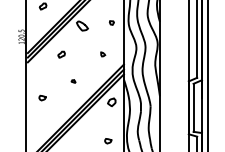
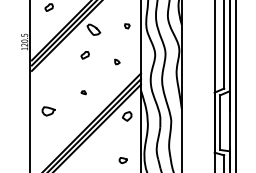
part: (60, 54) -> (84, 55), moved
part: (42, 98) -> (48, 111), size x1.6

